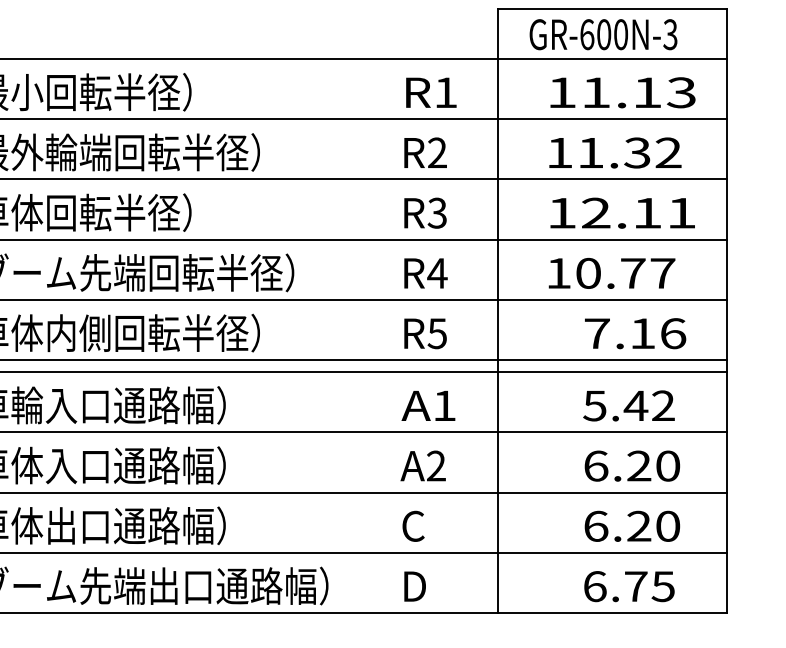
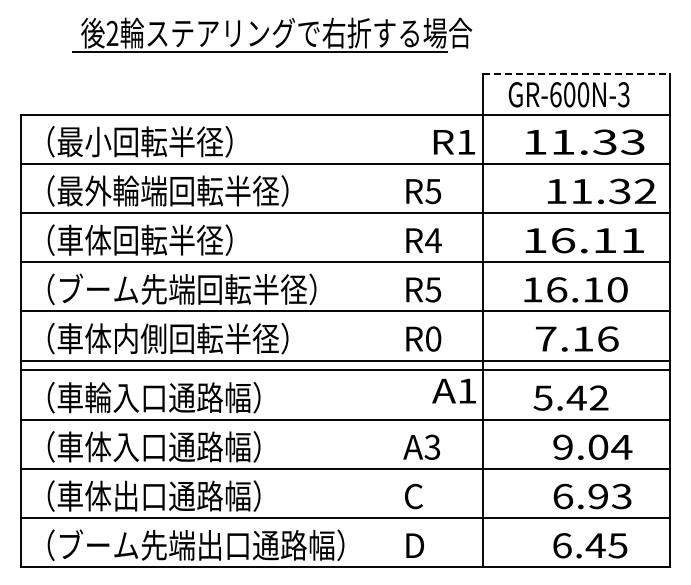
line: (613, 8) -> (577, 73), solid -> dashed
text: (646, 91) -> (604, 141), 11.13 -> 11.33
text: (431, 93) -> (454, 142), moved
text: (437, 153) -> (433, 191), R2 -> R5
text: (614, 153) -> (601, 191), moved
text: (437, 213) -> (433, 240), R3 -> R4
text: (596, 213) -> (563, 240), 12.11 -> 16.11
text: (437, 273) -> (433, 289), R4 -> R5
text: (625, 273) -> (587, 289), 10.77 -> 16.10
text: (437, 332) -> (433, 338), R5 -> R0
text: (635, 332) -> (577, 338), moved
text: (427, 405) -> (453, 390), moved
text: (628, 405) -> (570, 397), moved
text: (632, 465) -> (592, 446), 6.20 -> 9.04
text: (436, 466) -> (432, 447), A2 -> A3
text: (652, 526) -> (609, 496), 6.20 -> 6.93
text: (635, 586) -> (595, 545), 6.75 -> 6.45

